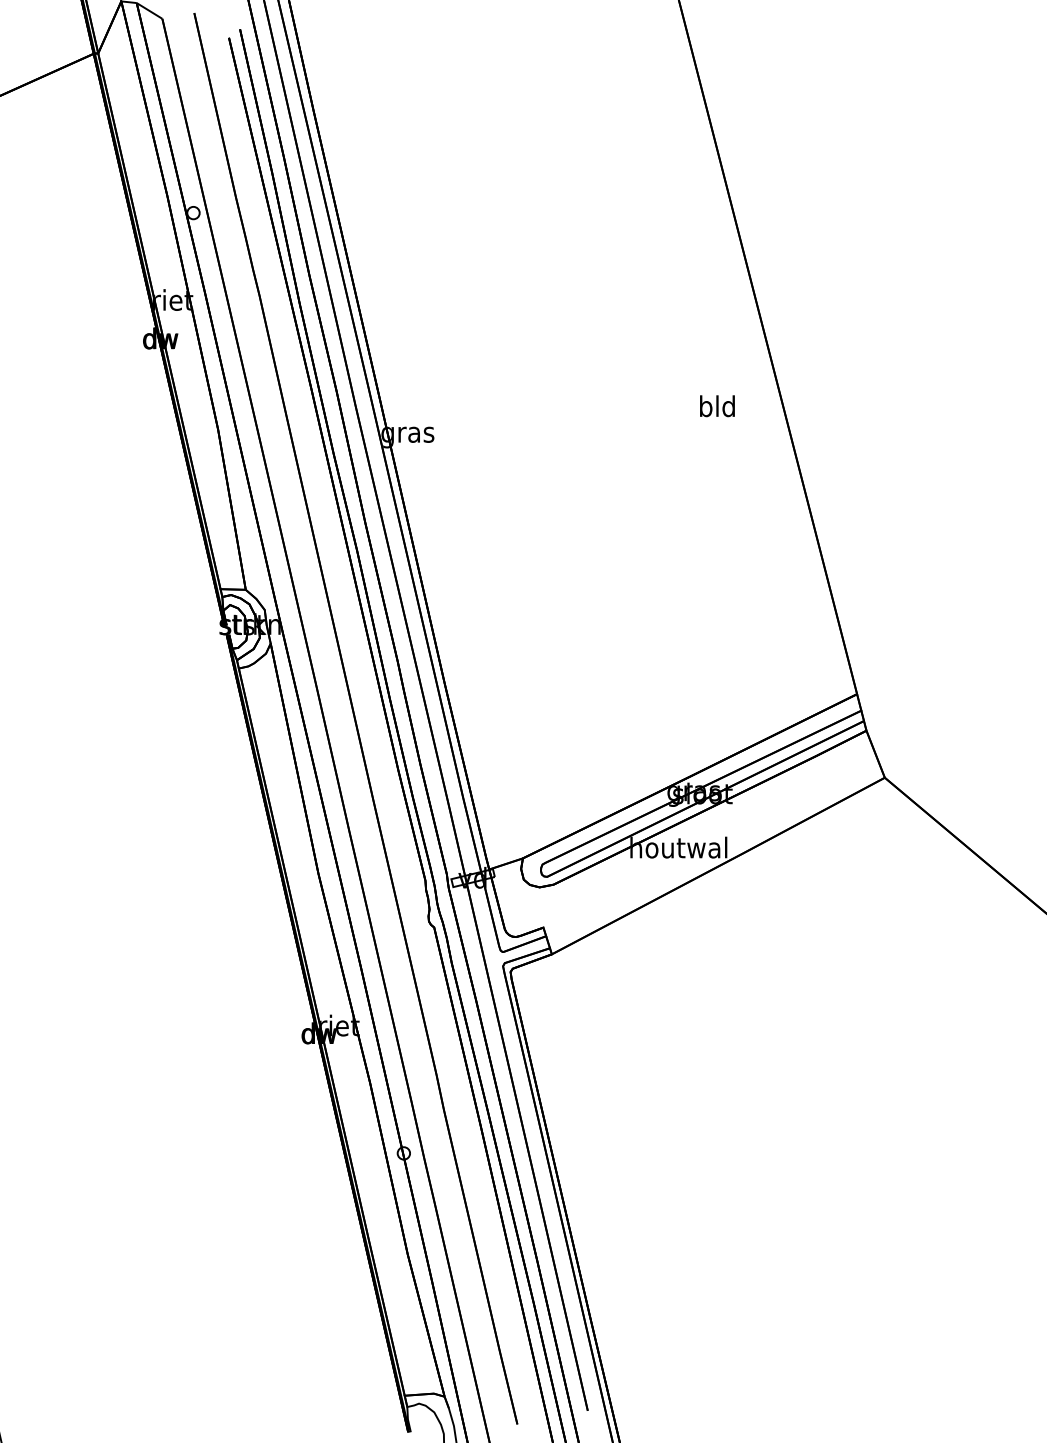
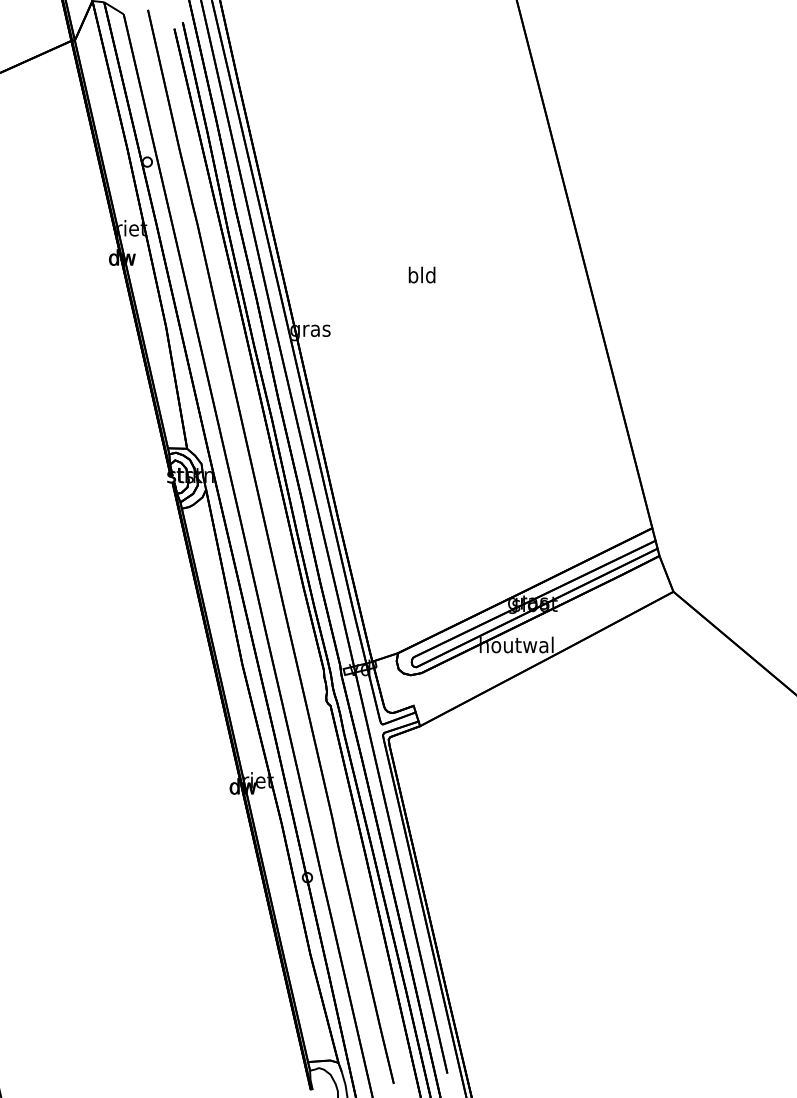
text: (716, 405) -> (421, 274), moved

